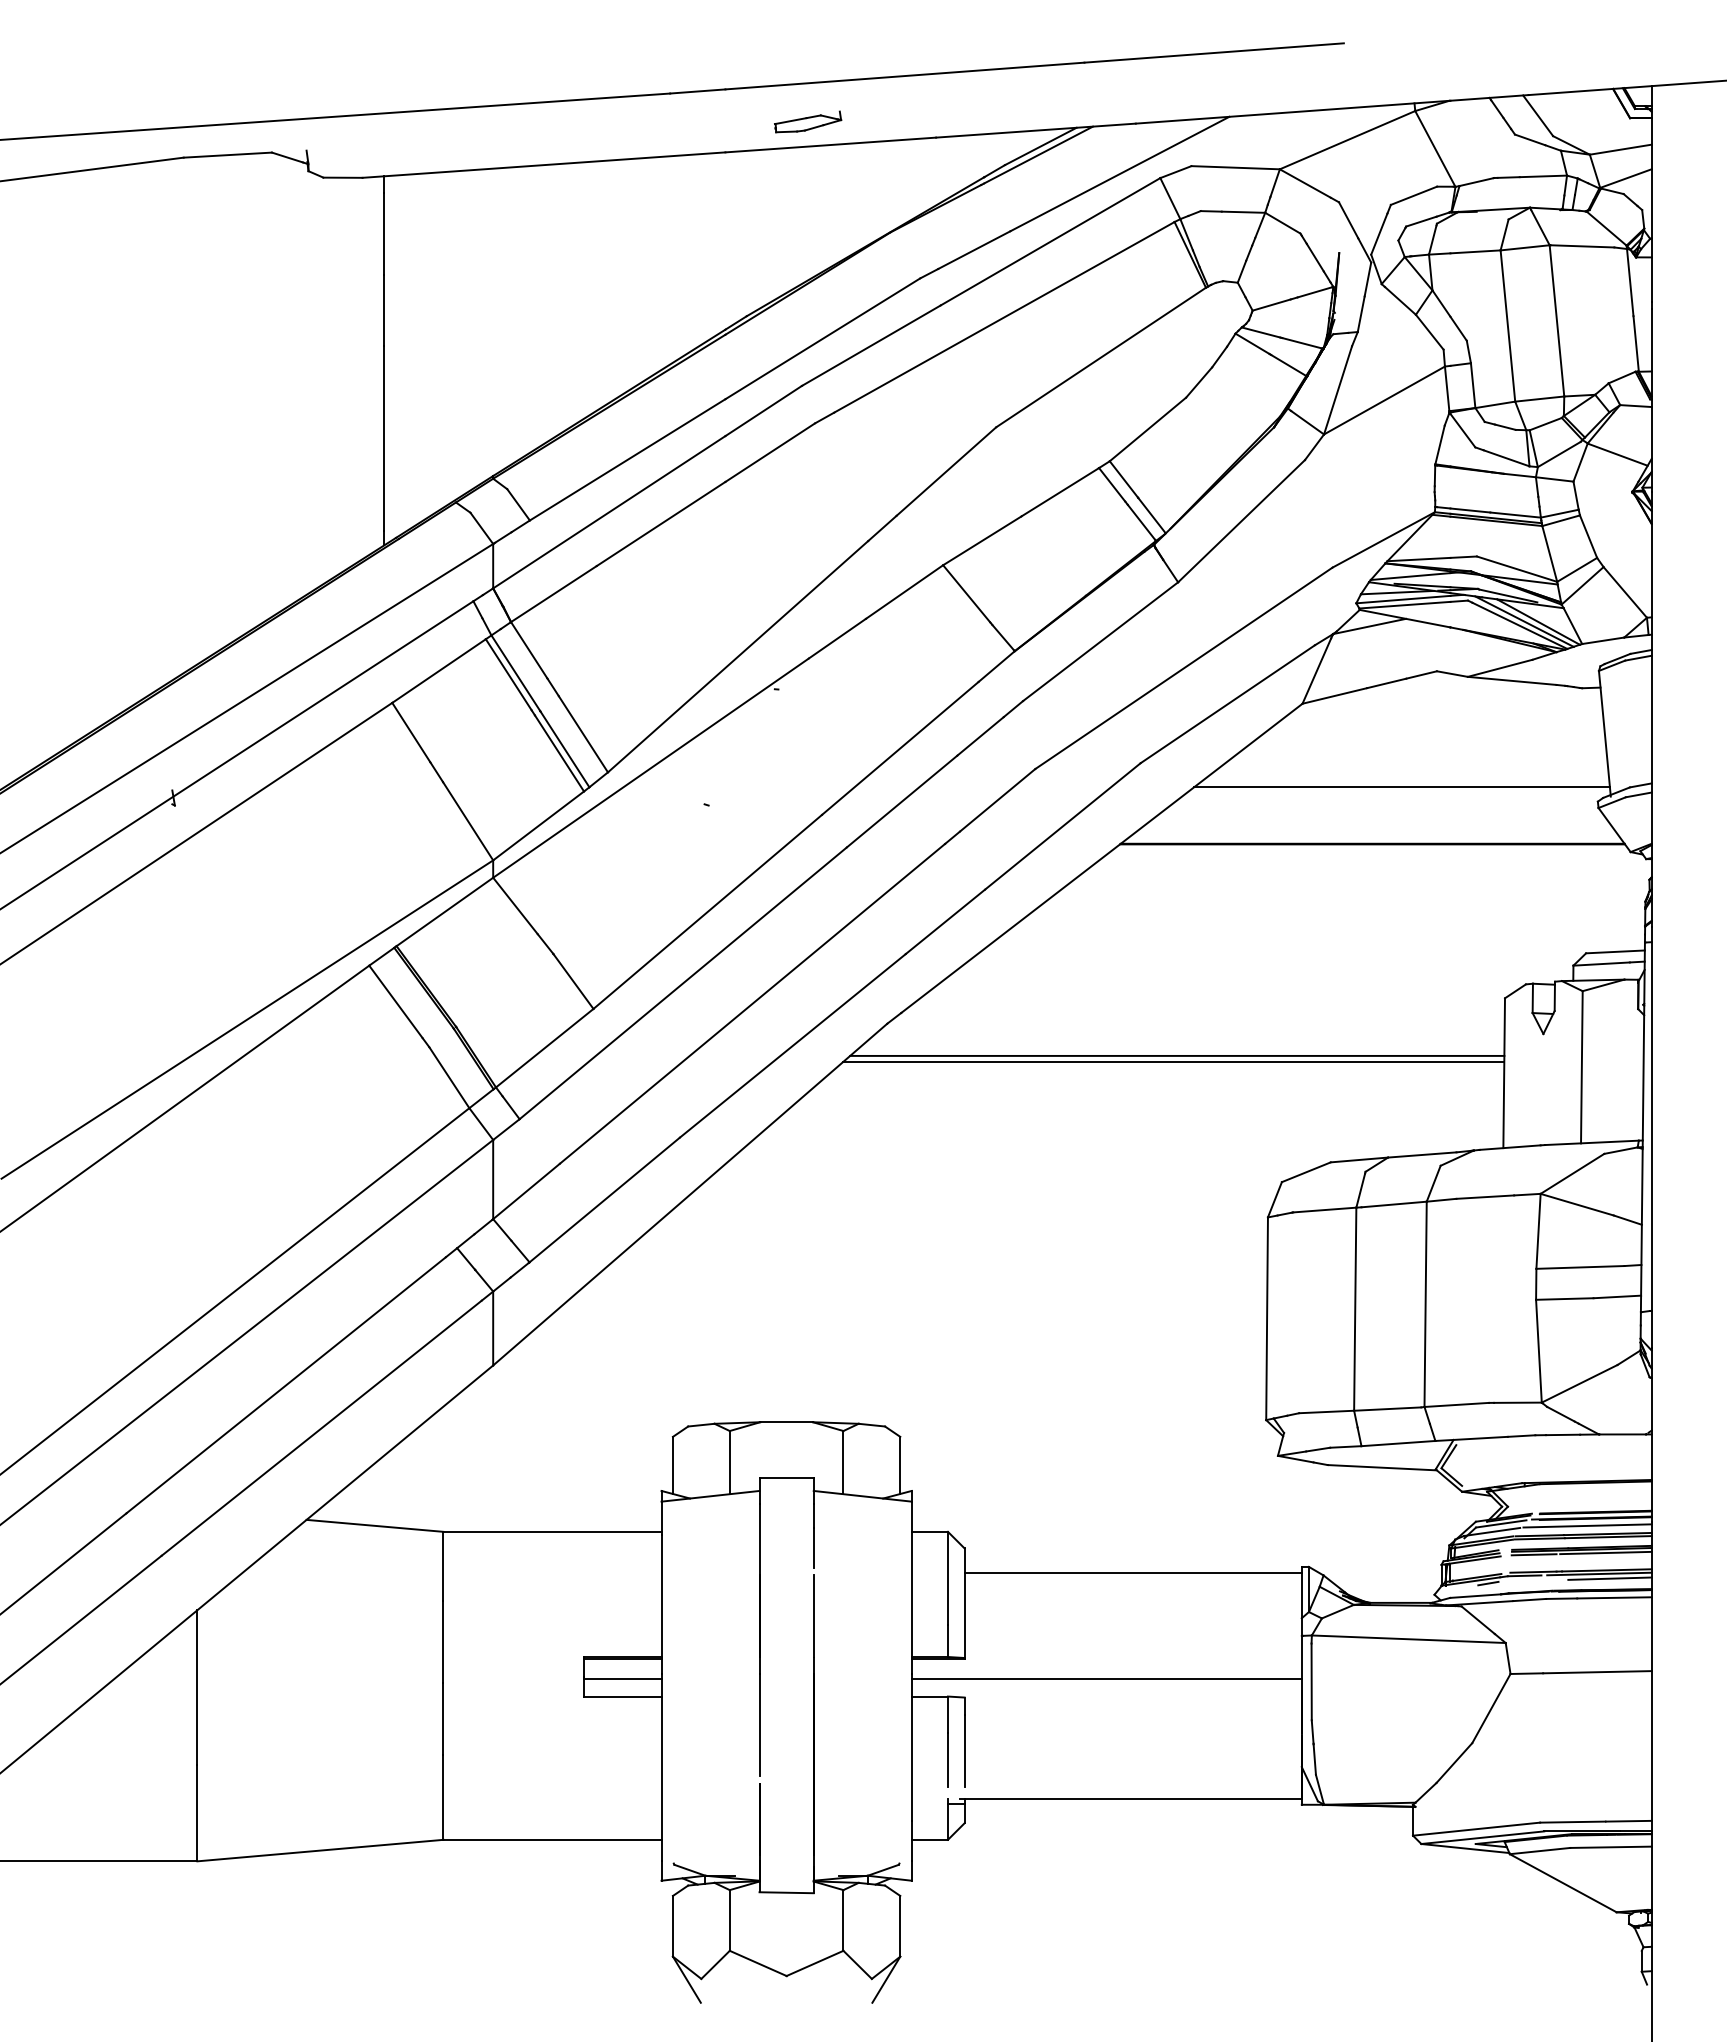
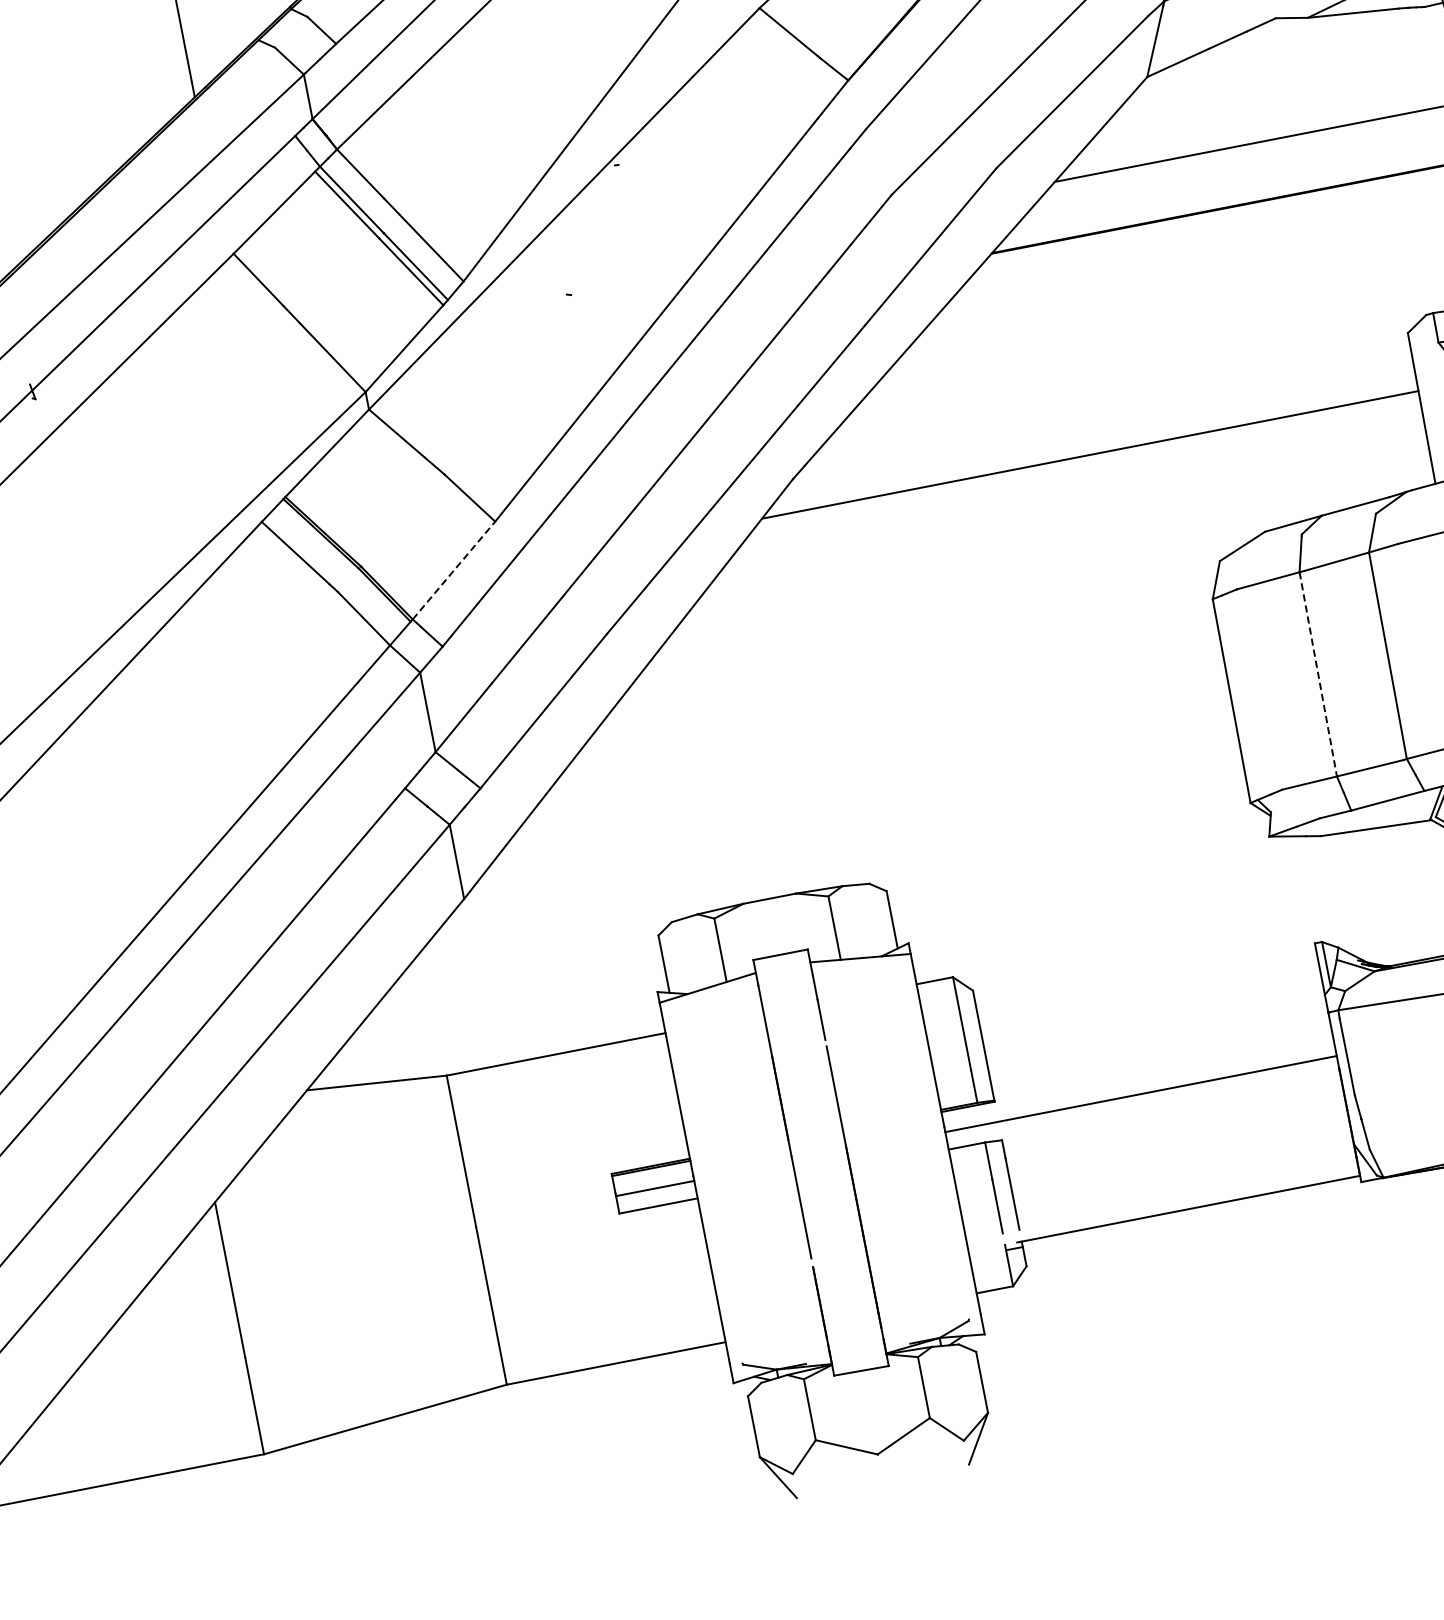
line: (544, 1048) -> (453, 570), solid -> dashed
line: (1173, 1062) -> (1087, 462), removed
line: (1355, 1309) -> (1318, 674), solid -> dashed
line: (1132, 1573) -> (1146, 983), removed

